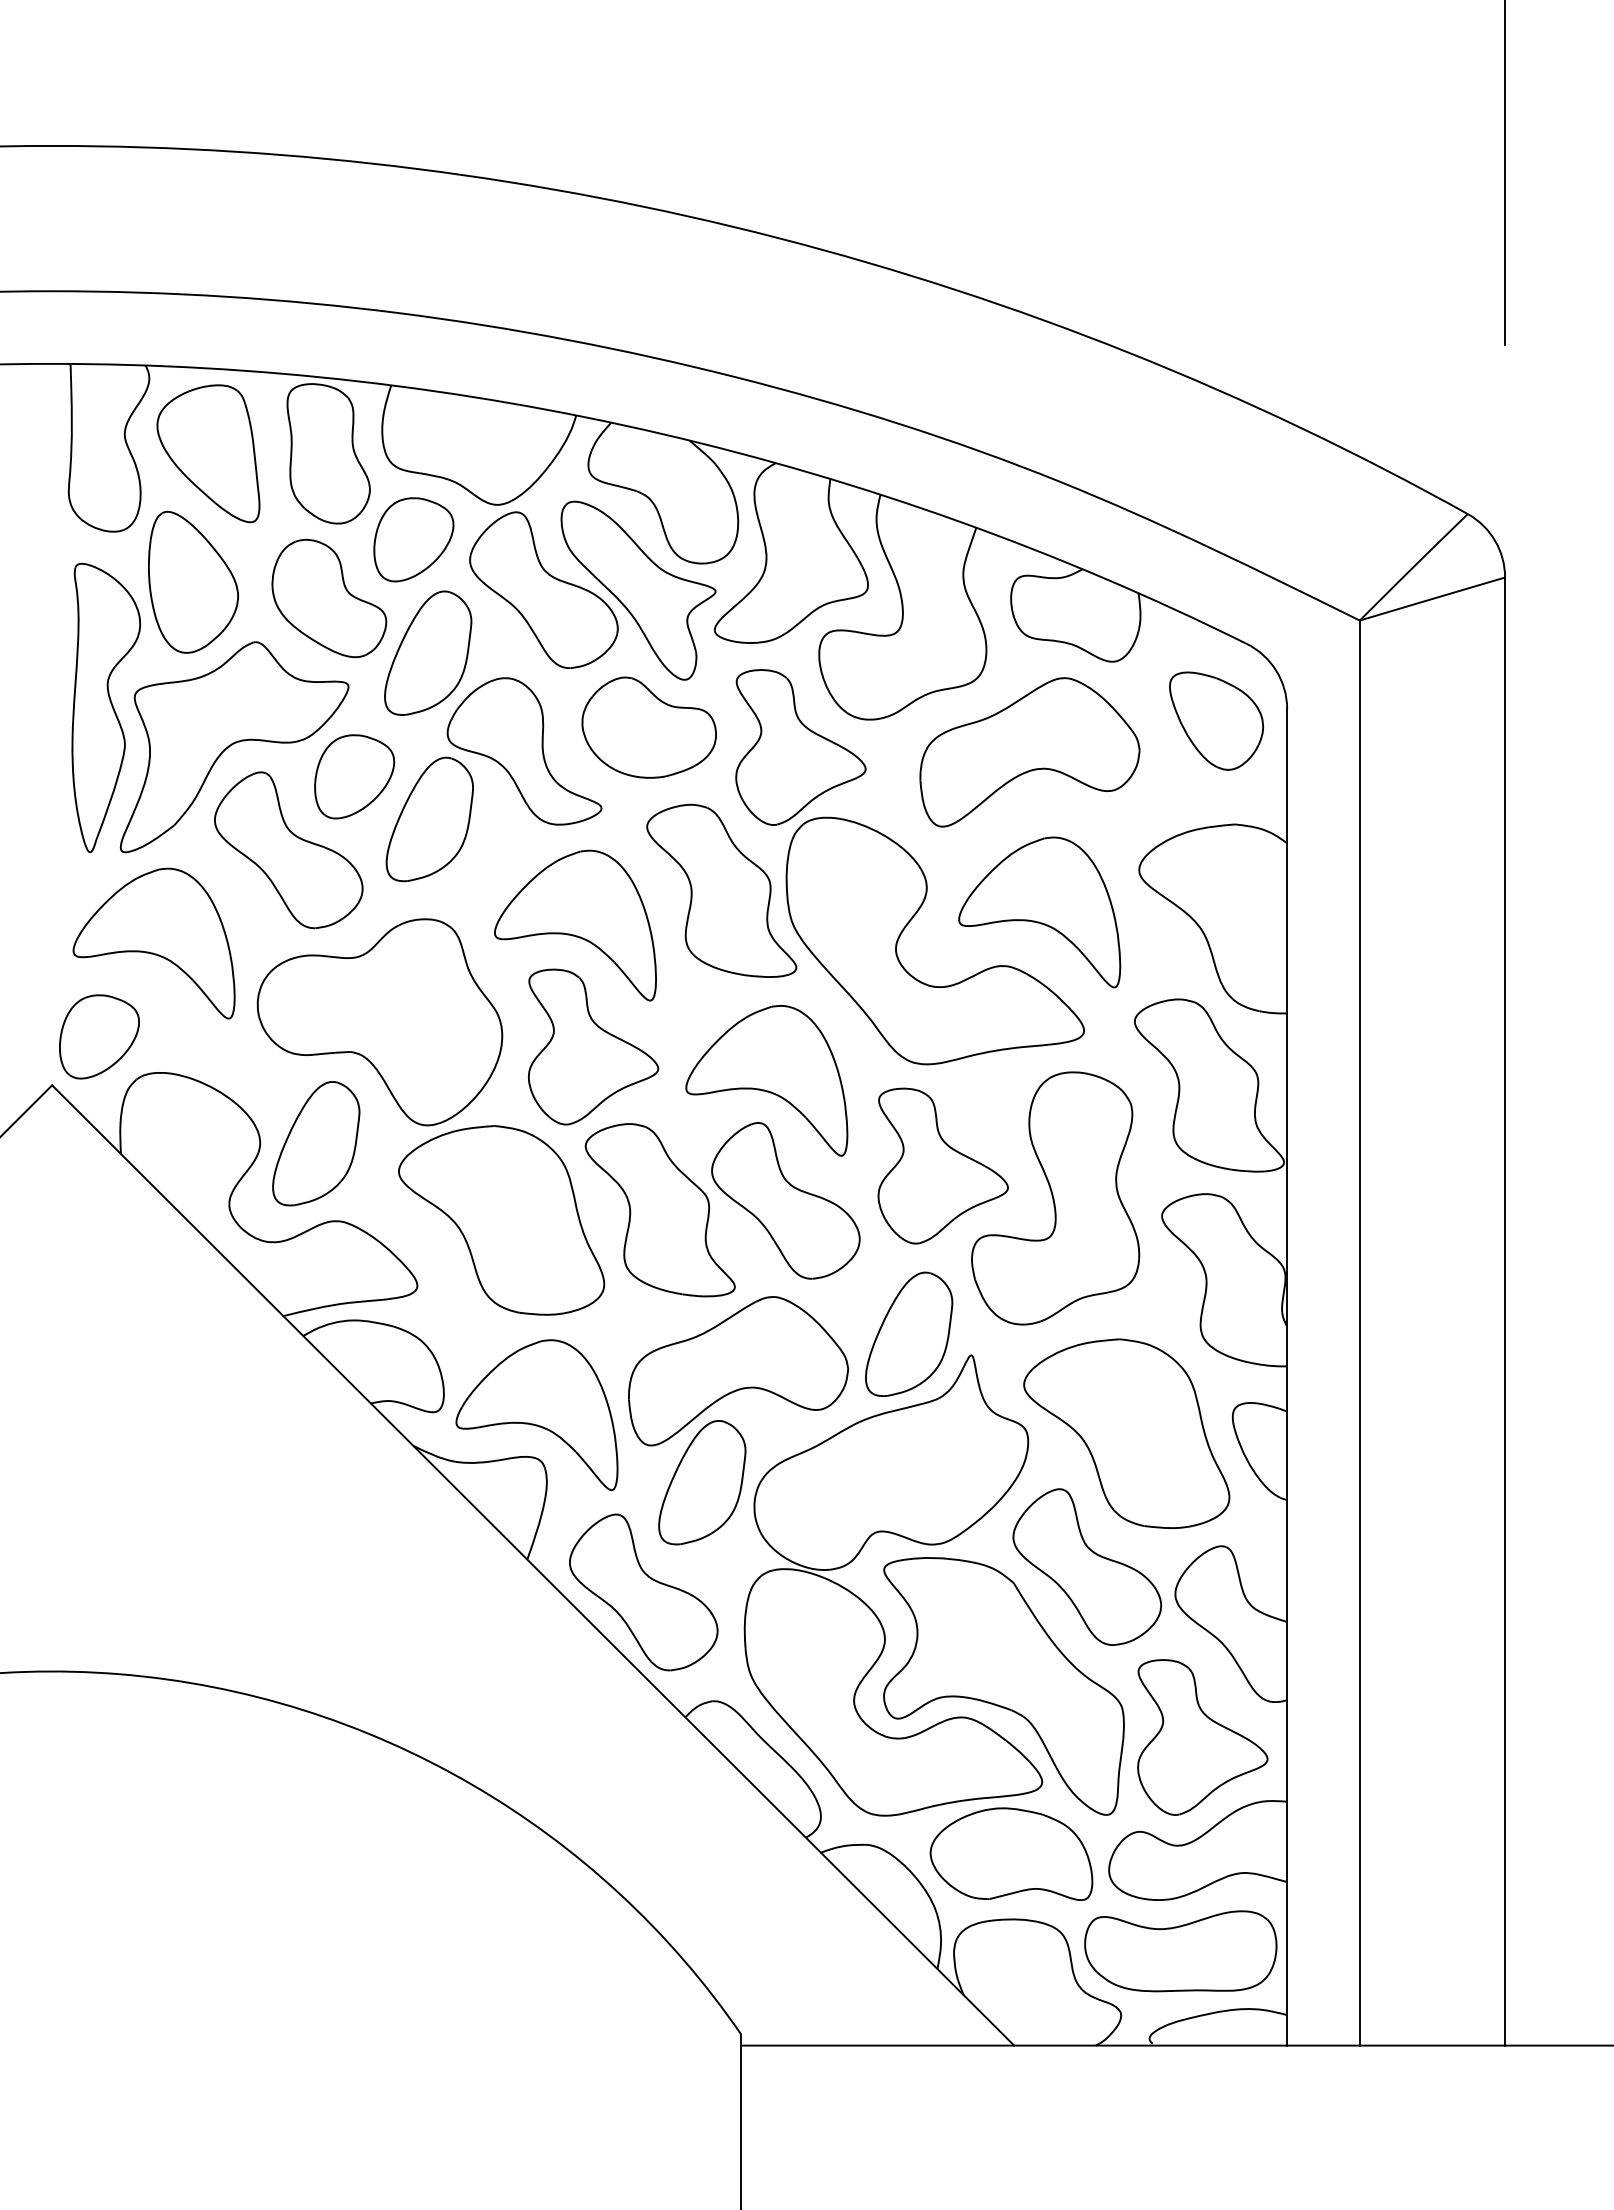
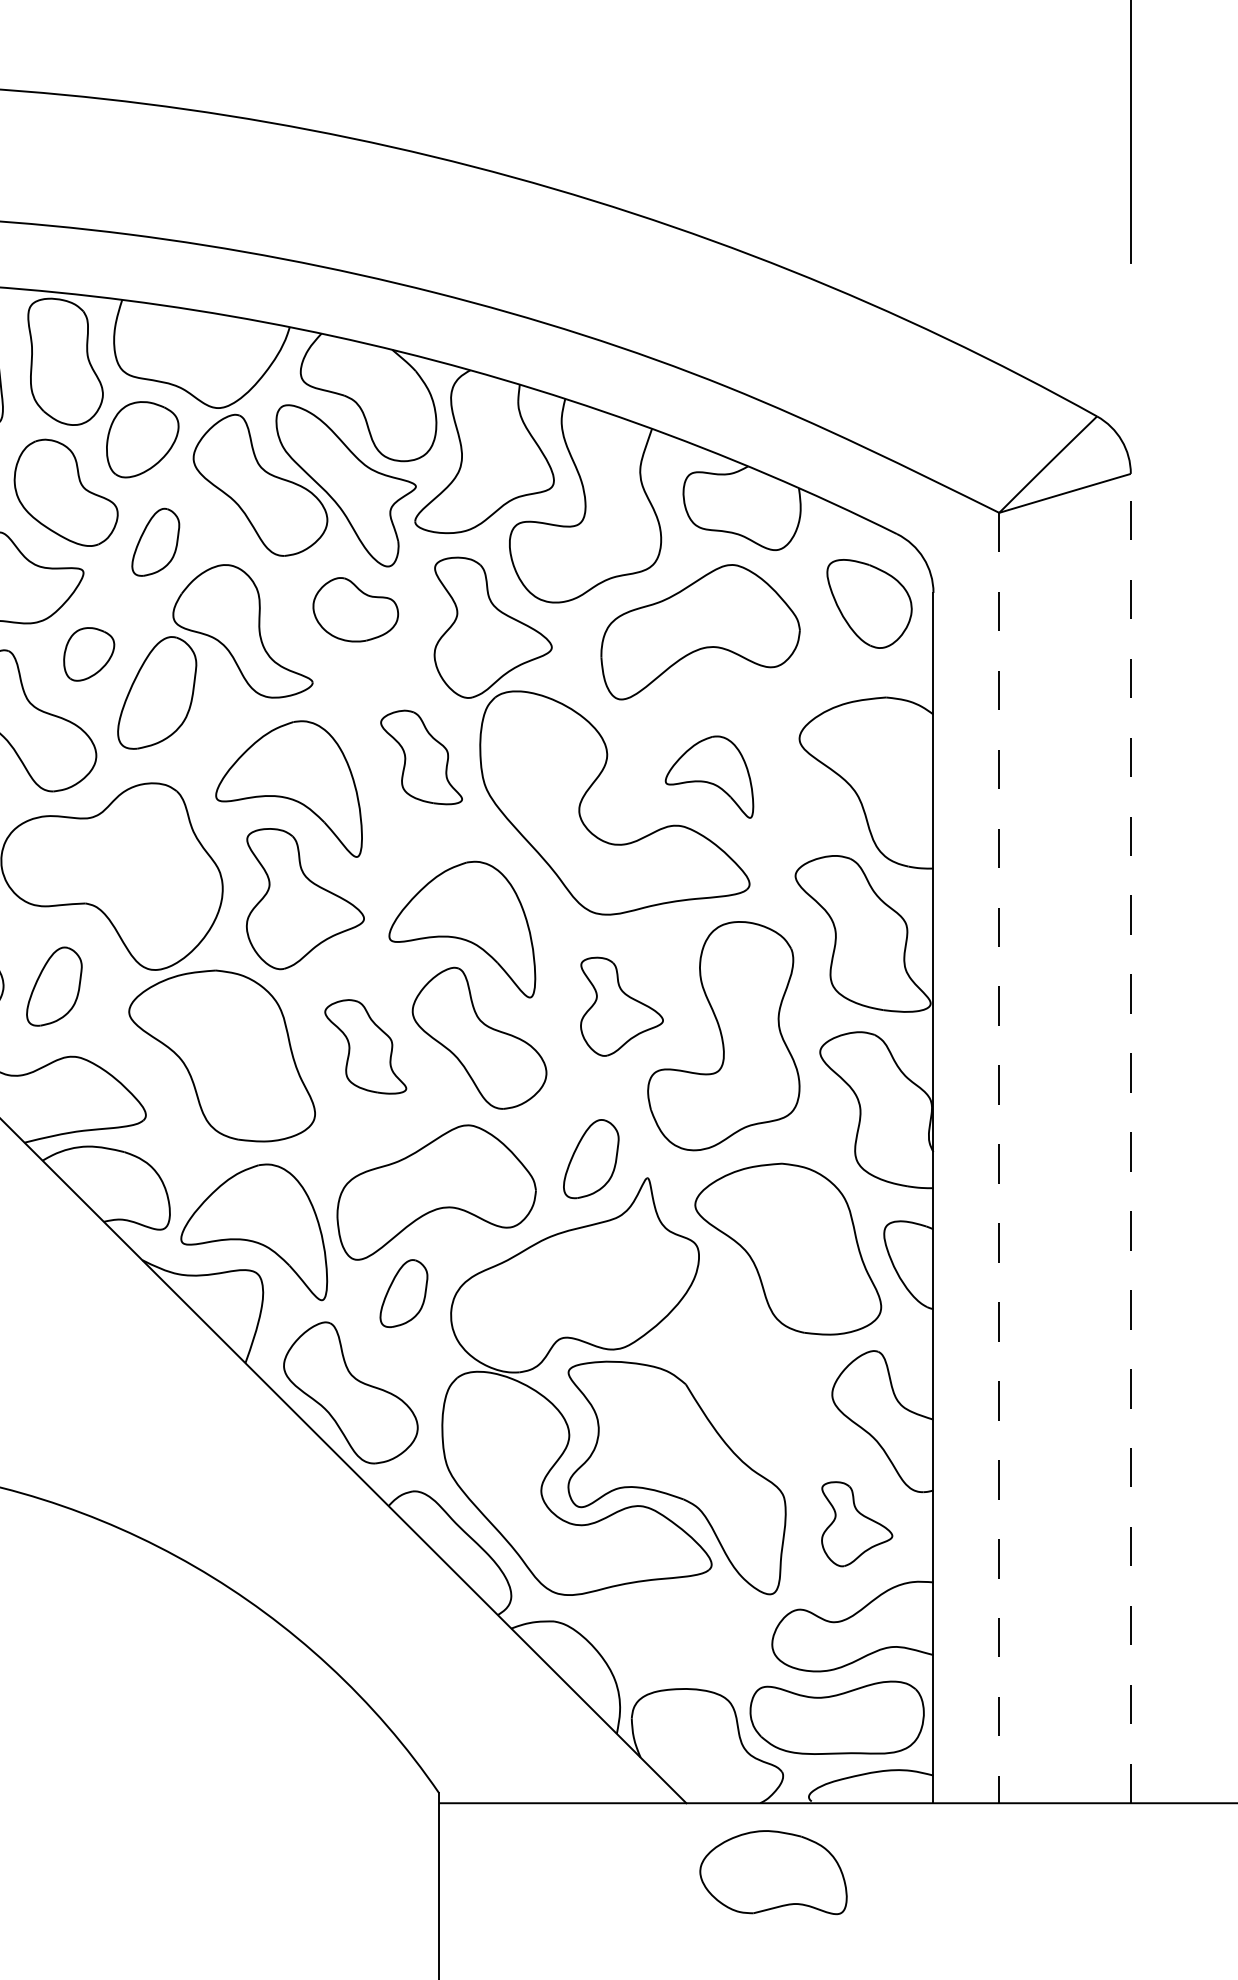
part: (428, 652) -> (155, 541), size x0.6
part: (648, 727) -> (355, 609), size x0.7
part: (354, 776) -> (88, 654), size x0.7
part: (721, 890) -> (421, 757), size x0.6
part: (1039, 912) -> (709, 777), size x0.6
part: (316, 1143) -> (54, 986), size x0.7
part: (942, 1165) -> (621, 1006), size x0.7
part: (659, 1210) -> (365, 1047), size x0.6
line: (1505, 1311) -> (1131, 1138), solid -> dashed
part: (909, 1333) -> (591, 1158), size x0.7
line: (1359, 1333) -> (999, 1158), solid -> dashed
part: (702, 1482) -> (404, 1293), size x0.6
part: (1087, 1566) -> (752, 1369), removed
part: (1202, 1737) -> (856, 1524), size x0.6
part: (1011, 1853) -> (773, 1871), moved

